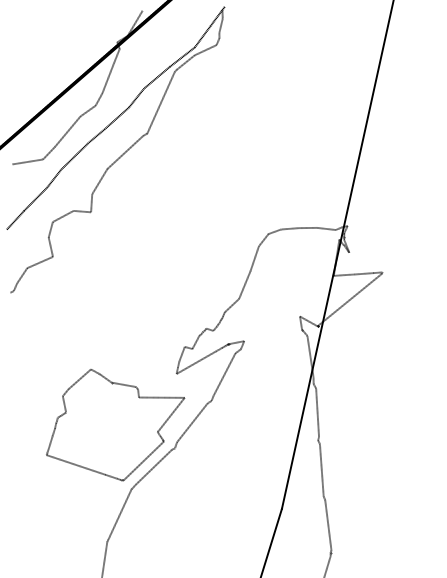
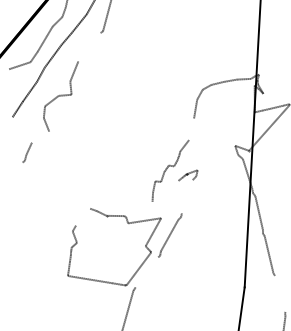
line: (125, 152) -> (89, 47), removed
line: (39, 262) -> (40, 137), removed
line: (244, 284) -> (191, 129), removed
line: (196, 362) -> (165, 191), removed
line: (224, 374) -> (187, 196), removed
line: (79, 379) -> (82, 217), removed
line: (153, 467) -> (146, 272), removed
line: (328, 524) -> (280, 293), removed

